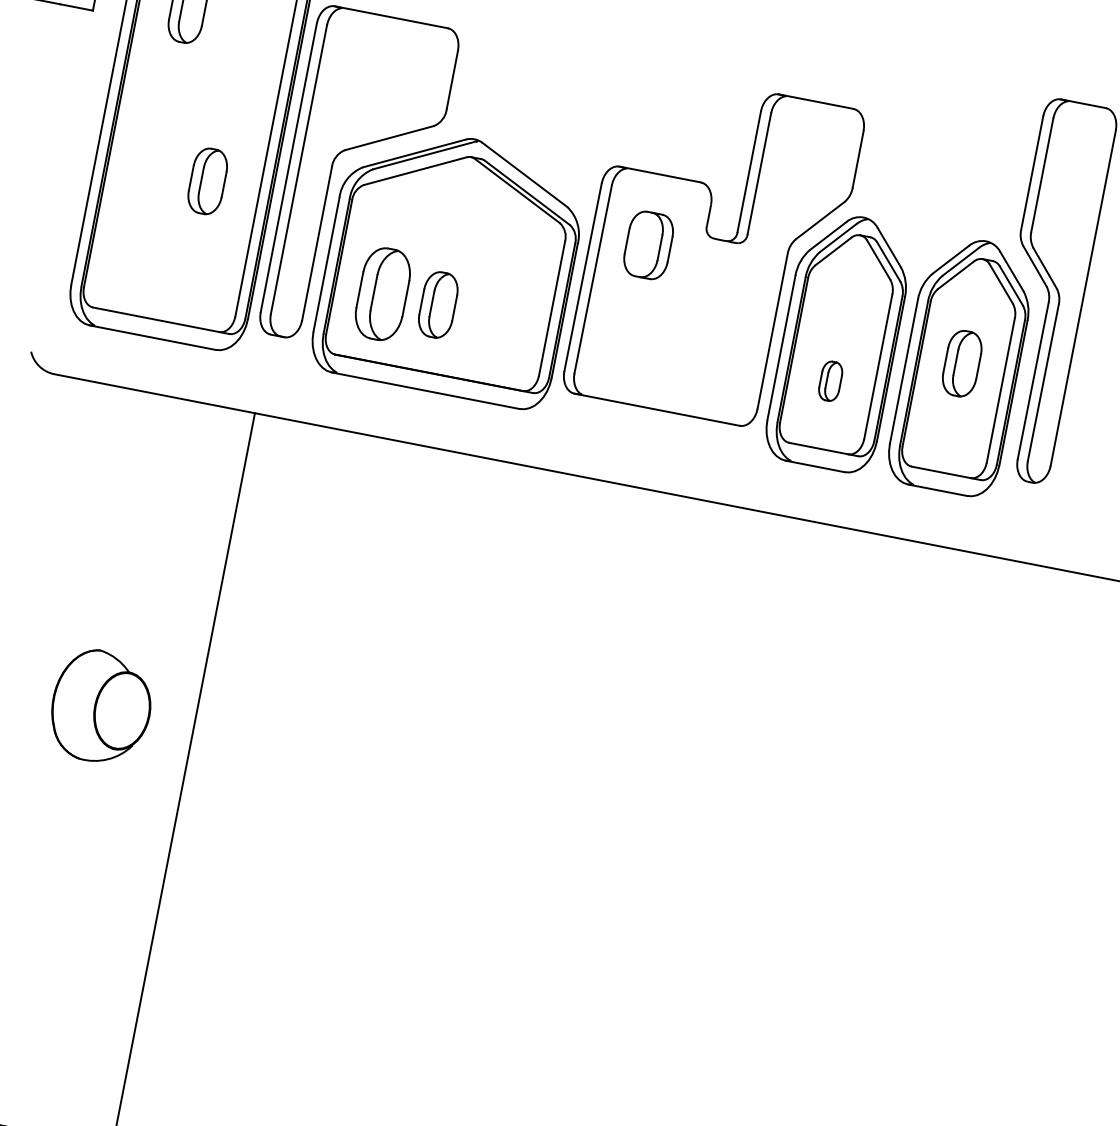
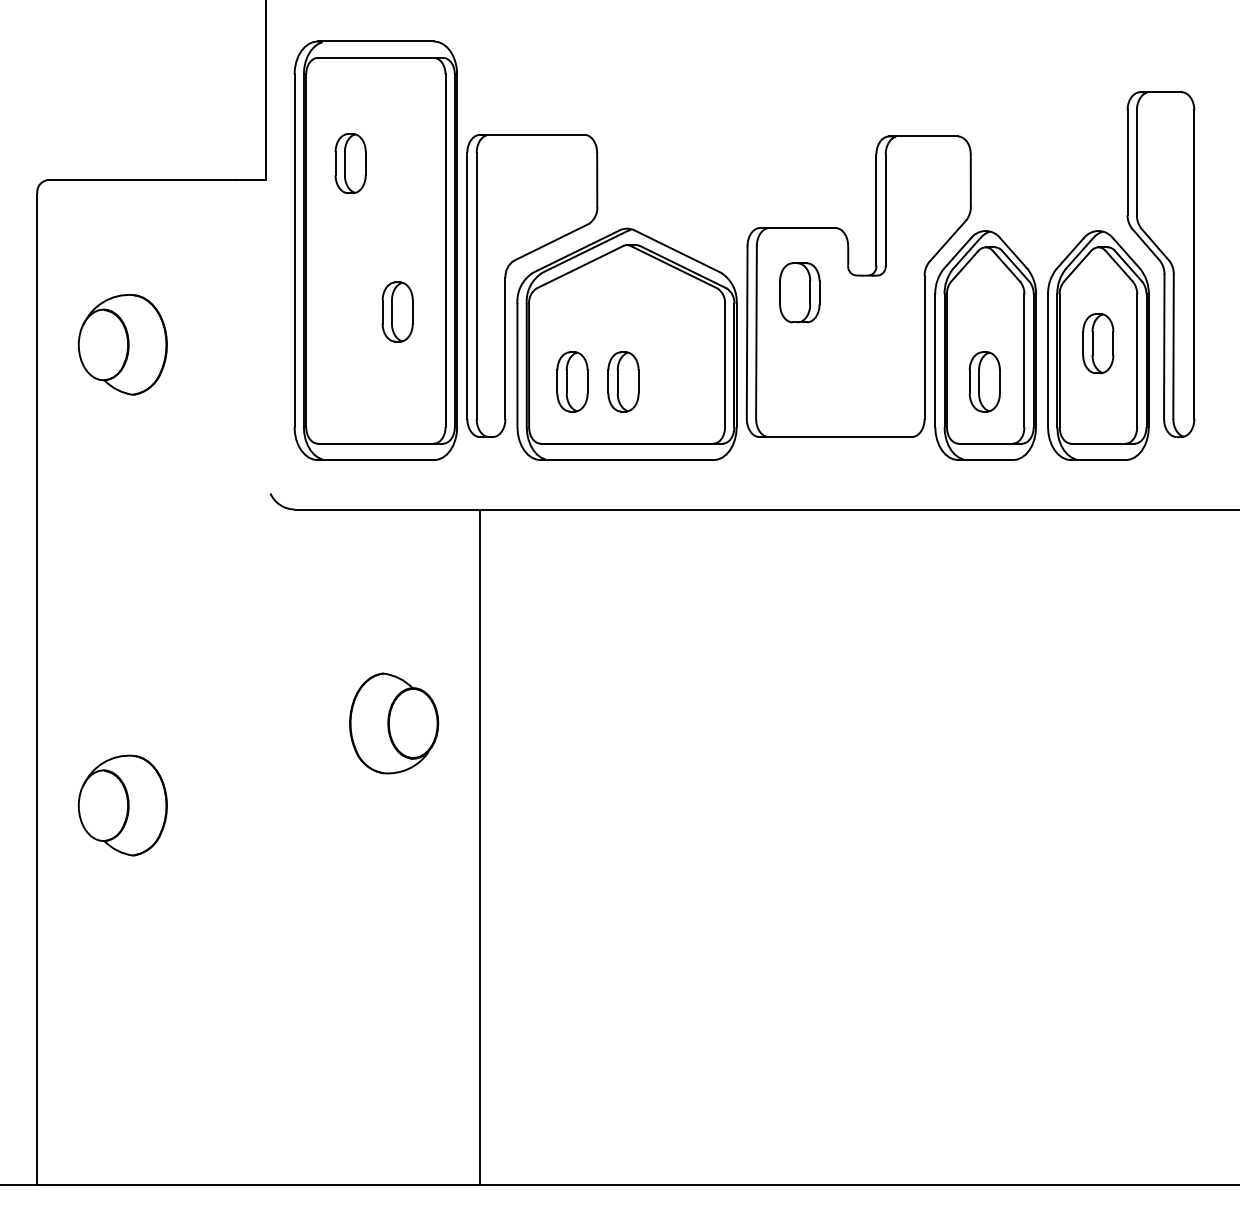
part: (382, 293) -> (572, 381), size x0.71
part: (830, 380) -> (984, 381), size x1.67
part: (101, 707) -> (394, 723), moved

